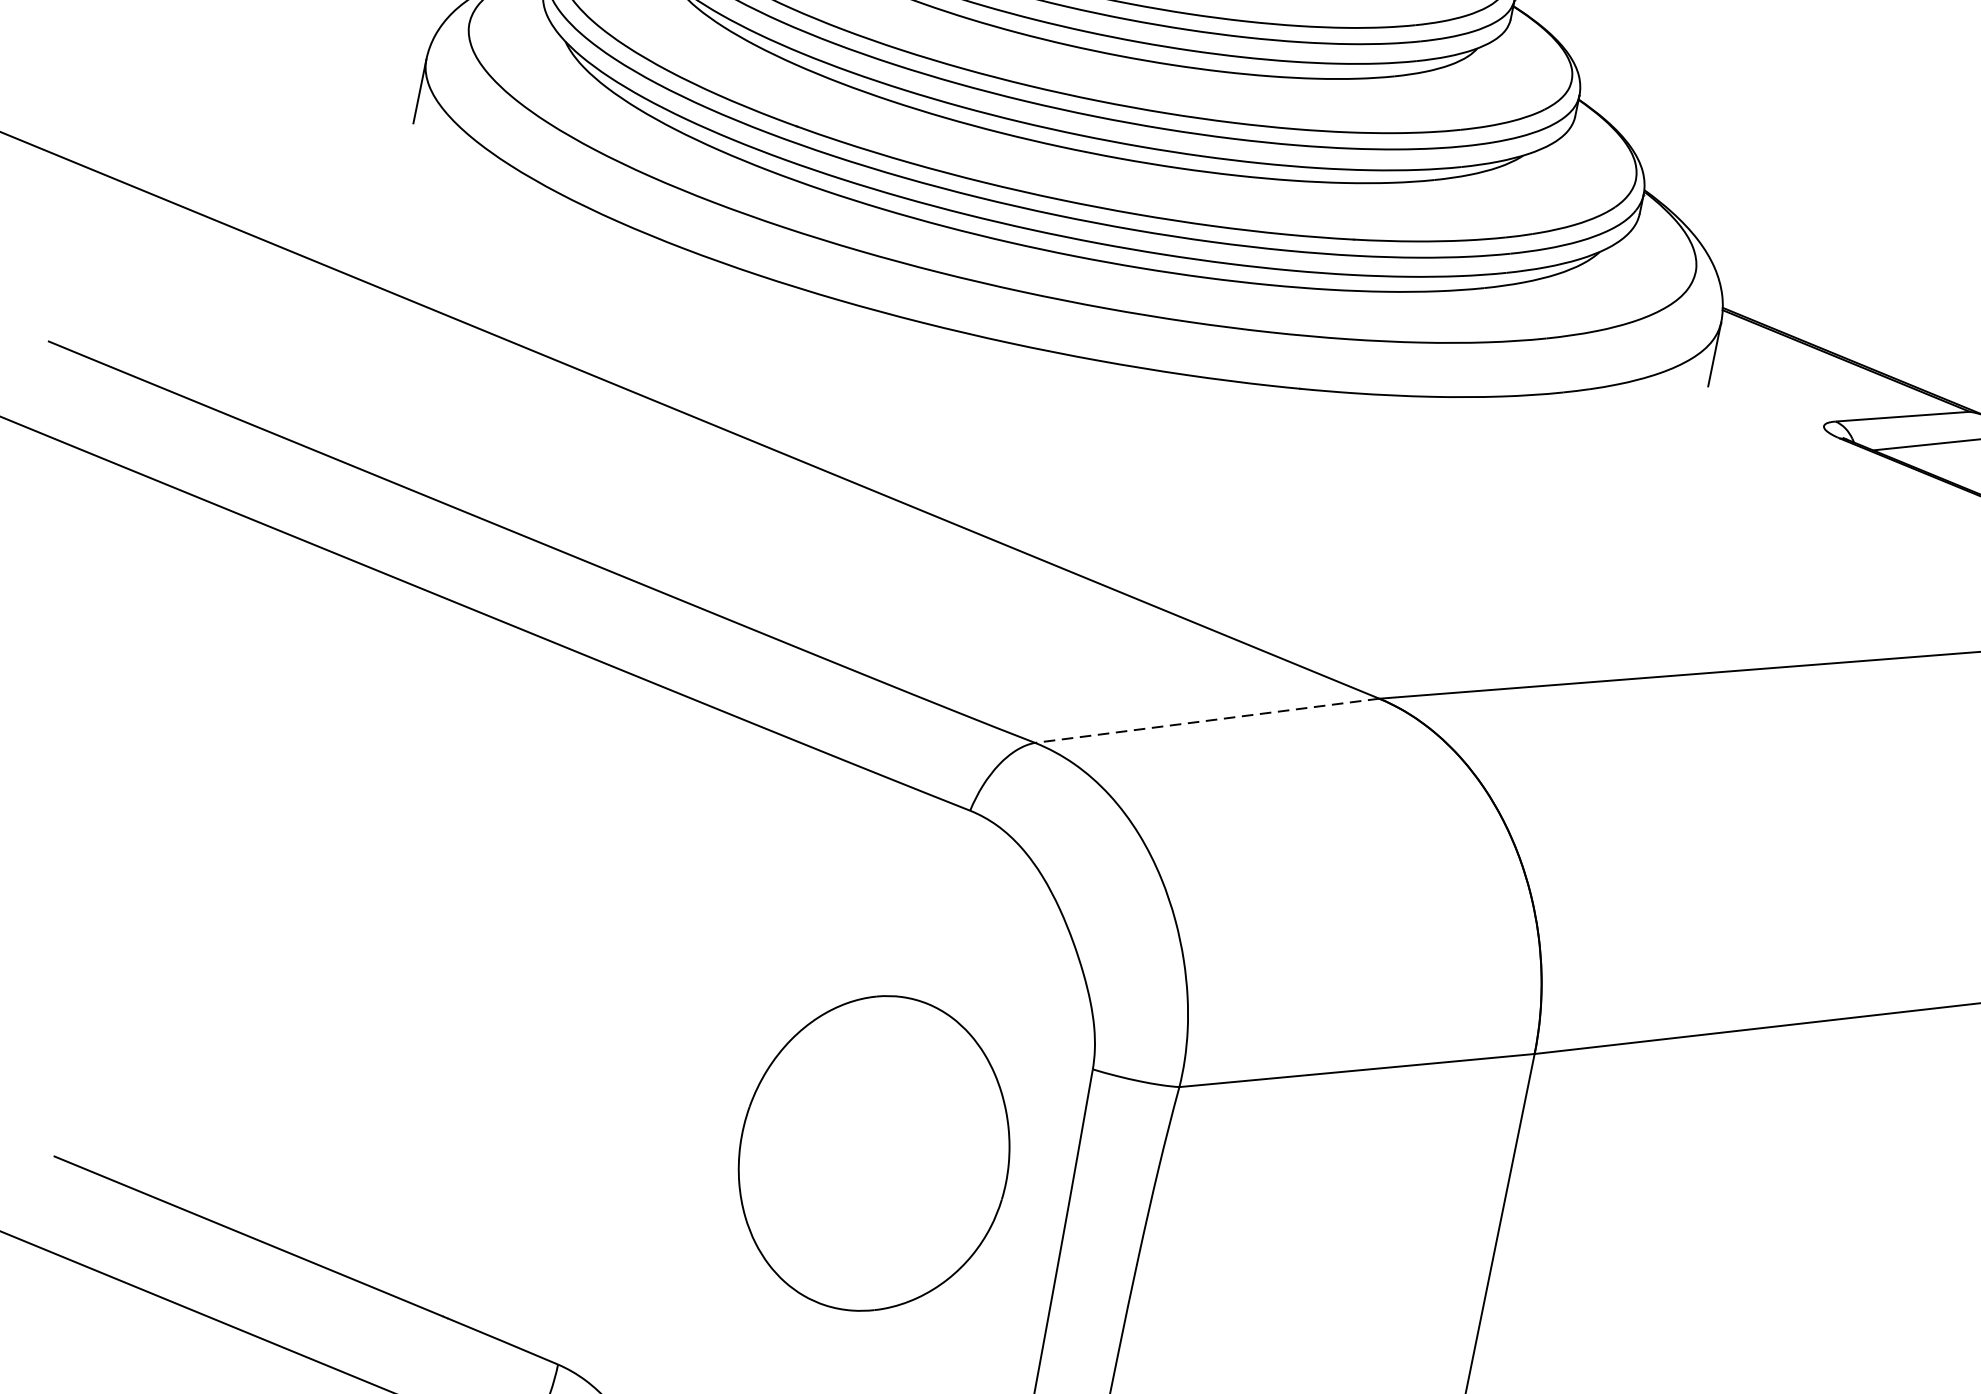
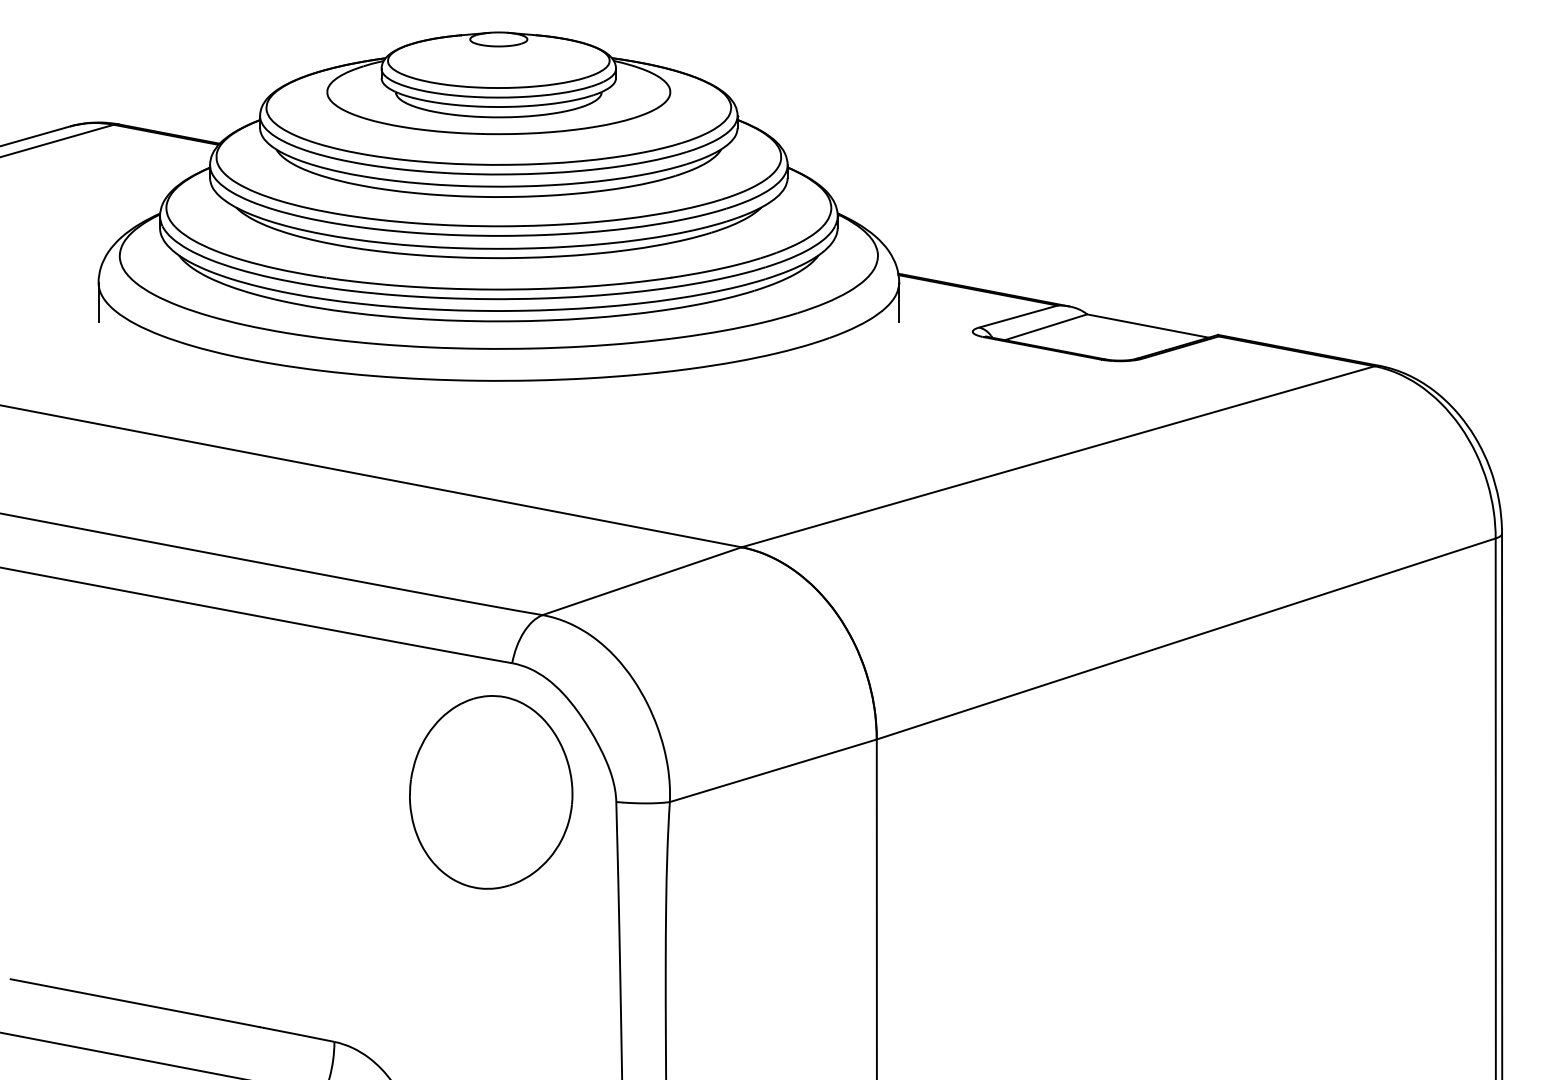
line: (1206, 721) -> (641, 581), dashed -> solid
part: (875, 1153) -> (491, 792), moved

